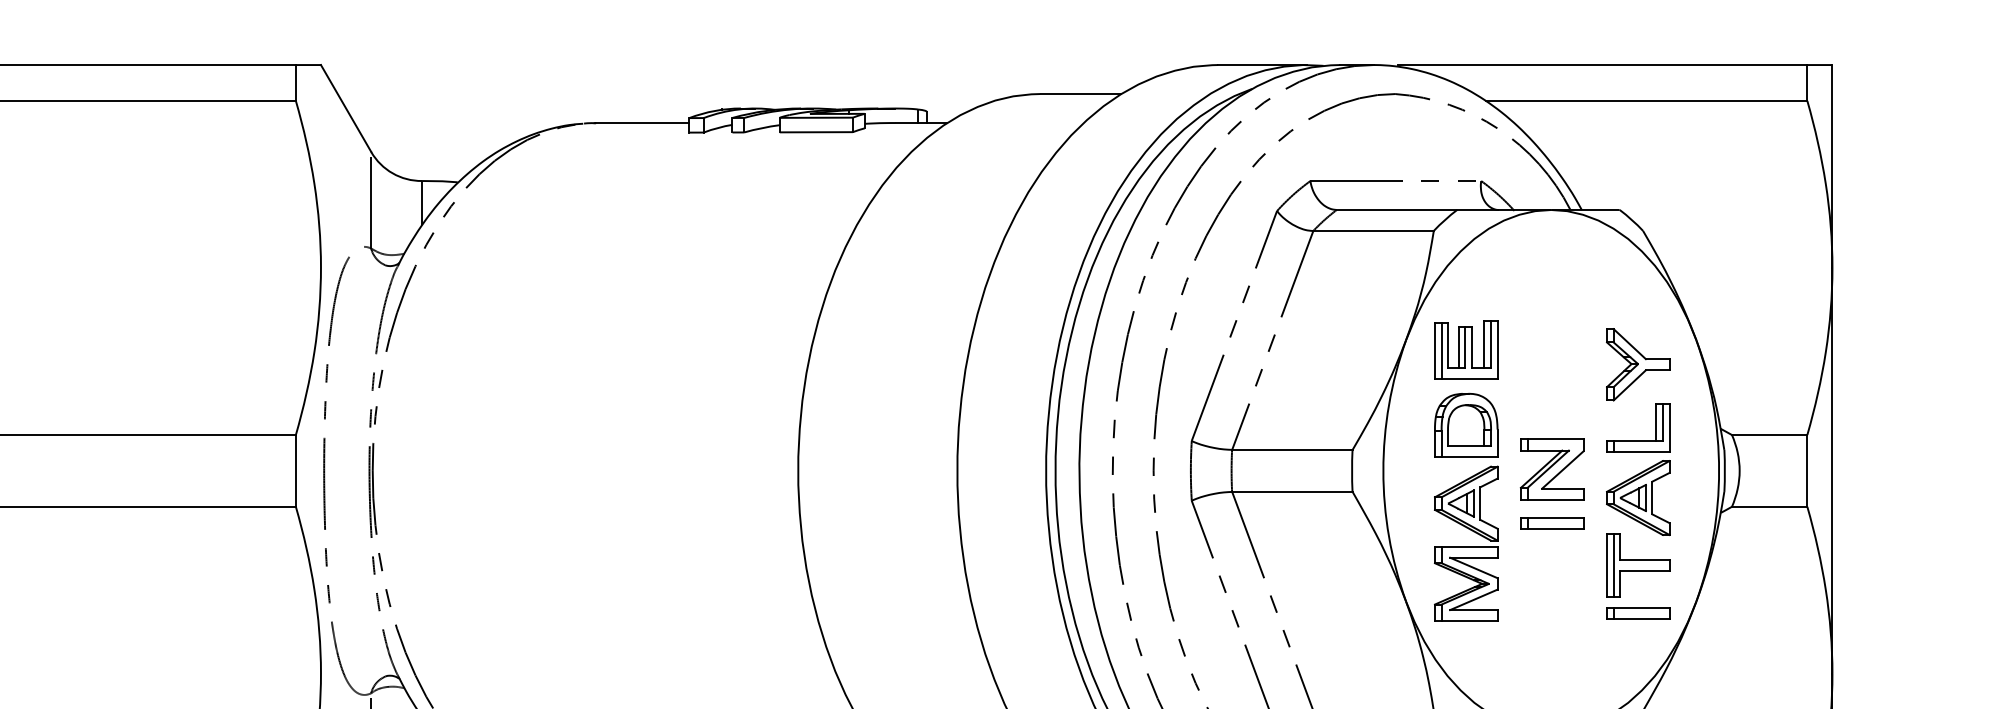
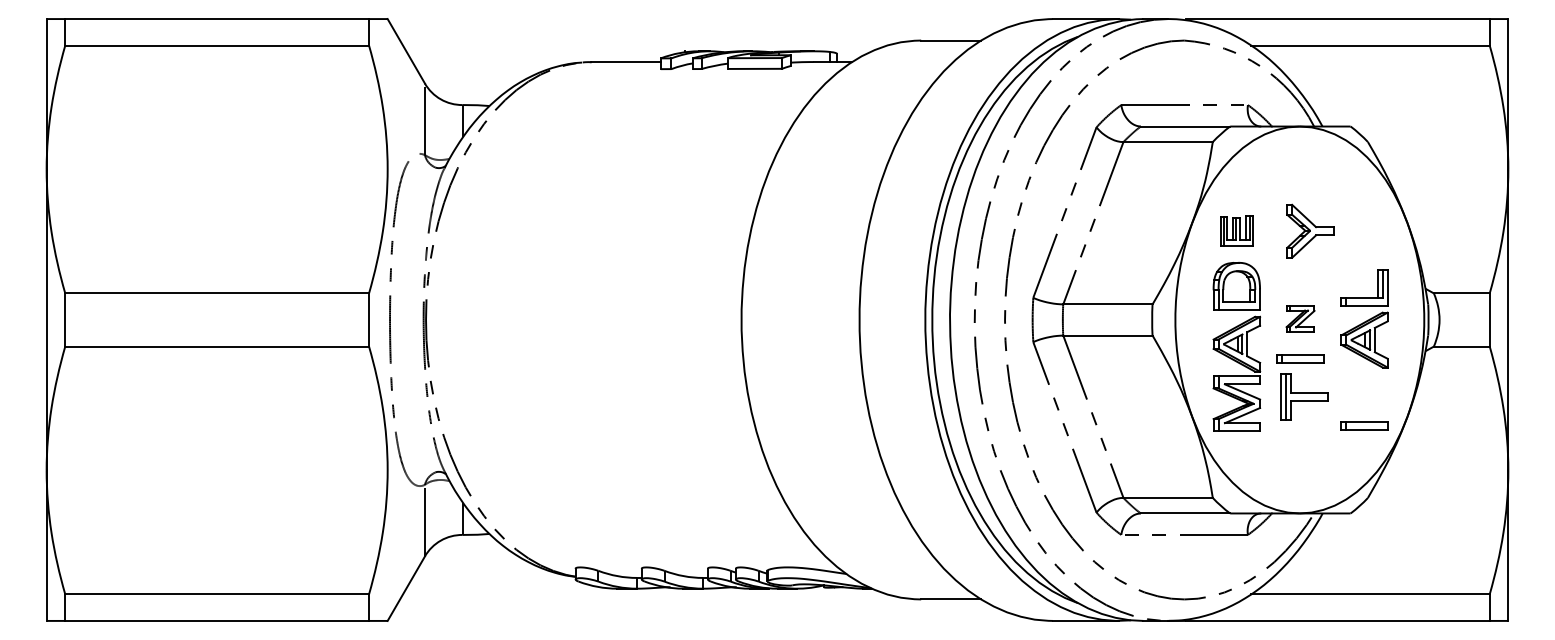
part: (1465, 350) -> (1236, 230), size x0.7
part: (1638, 363) -> (1310, 230), moved
part: (1552, 468) -> (1300, 318), size x0.6
part: (1638, 564) -> (1304, 396), moved

